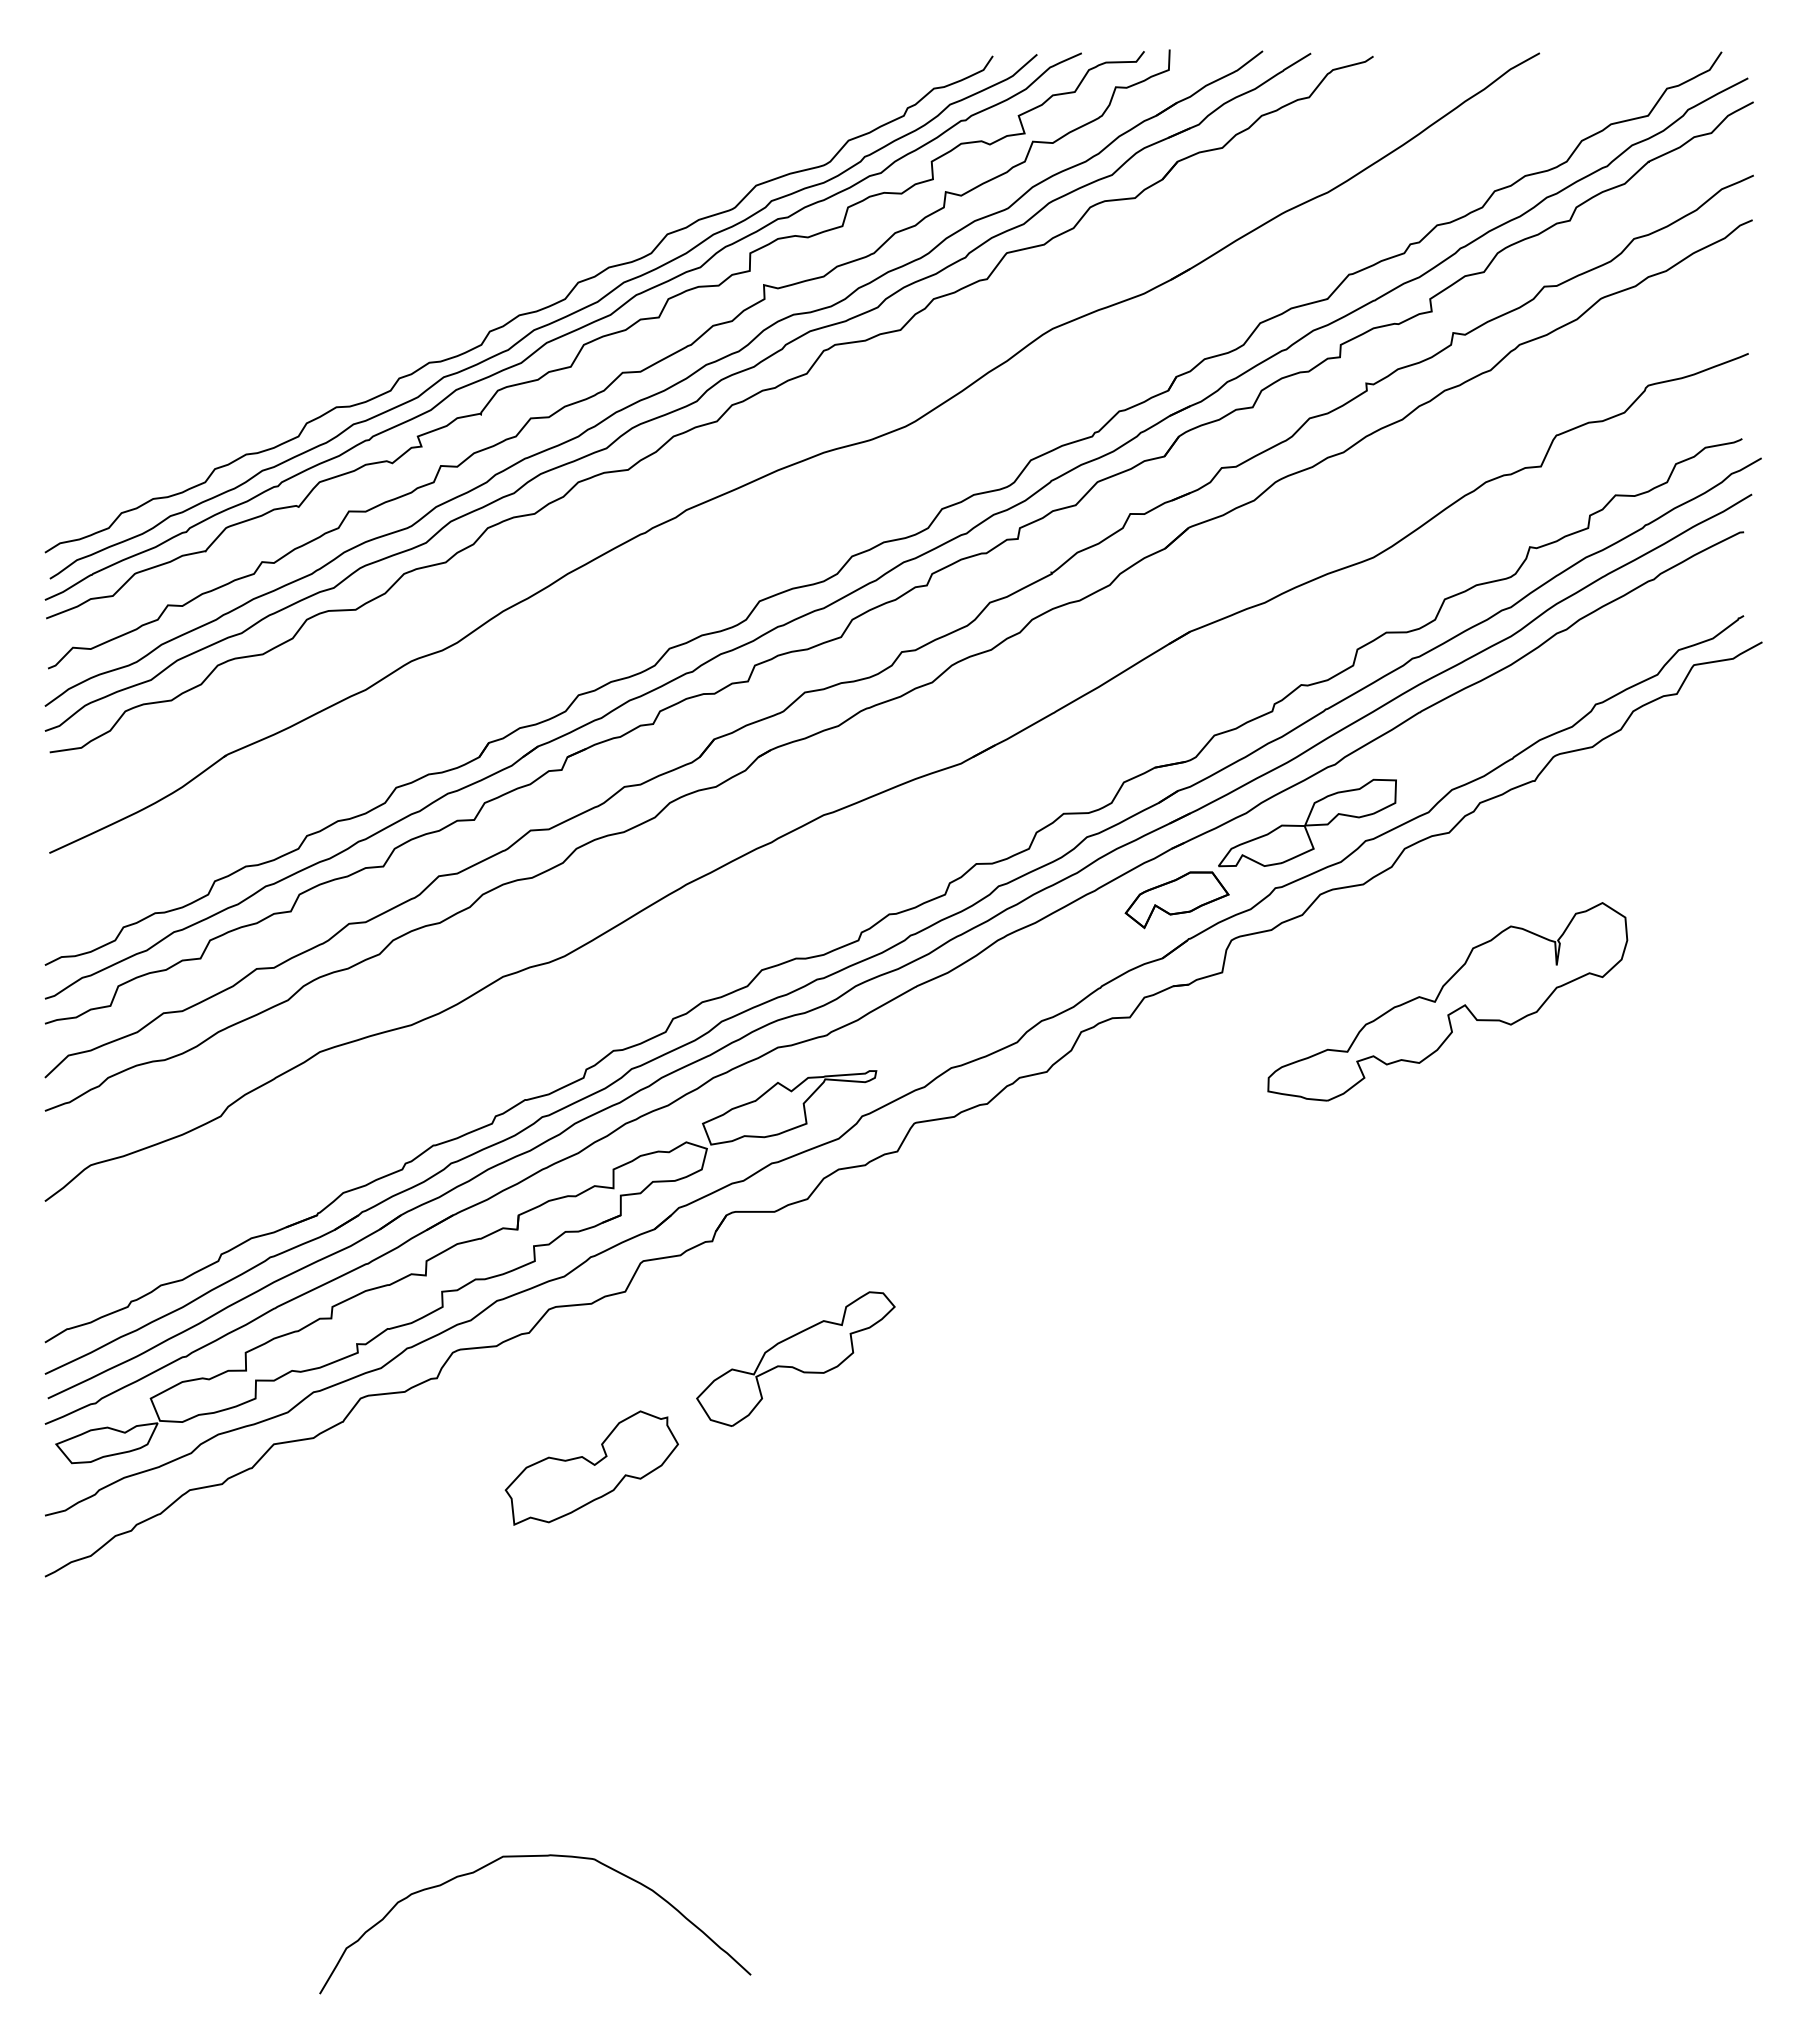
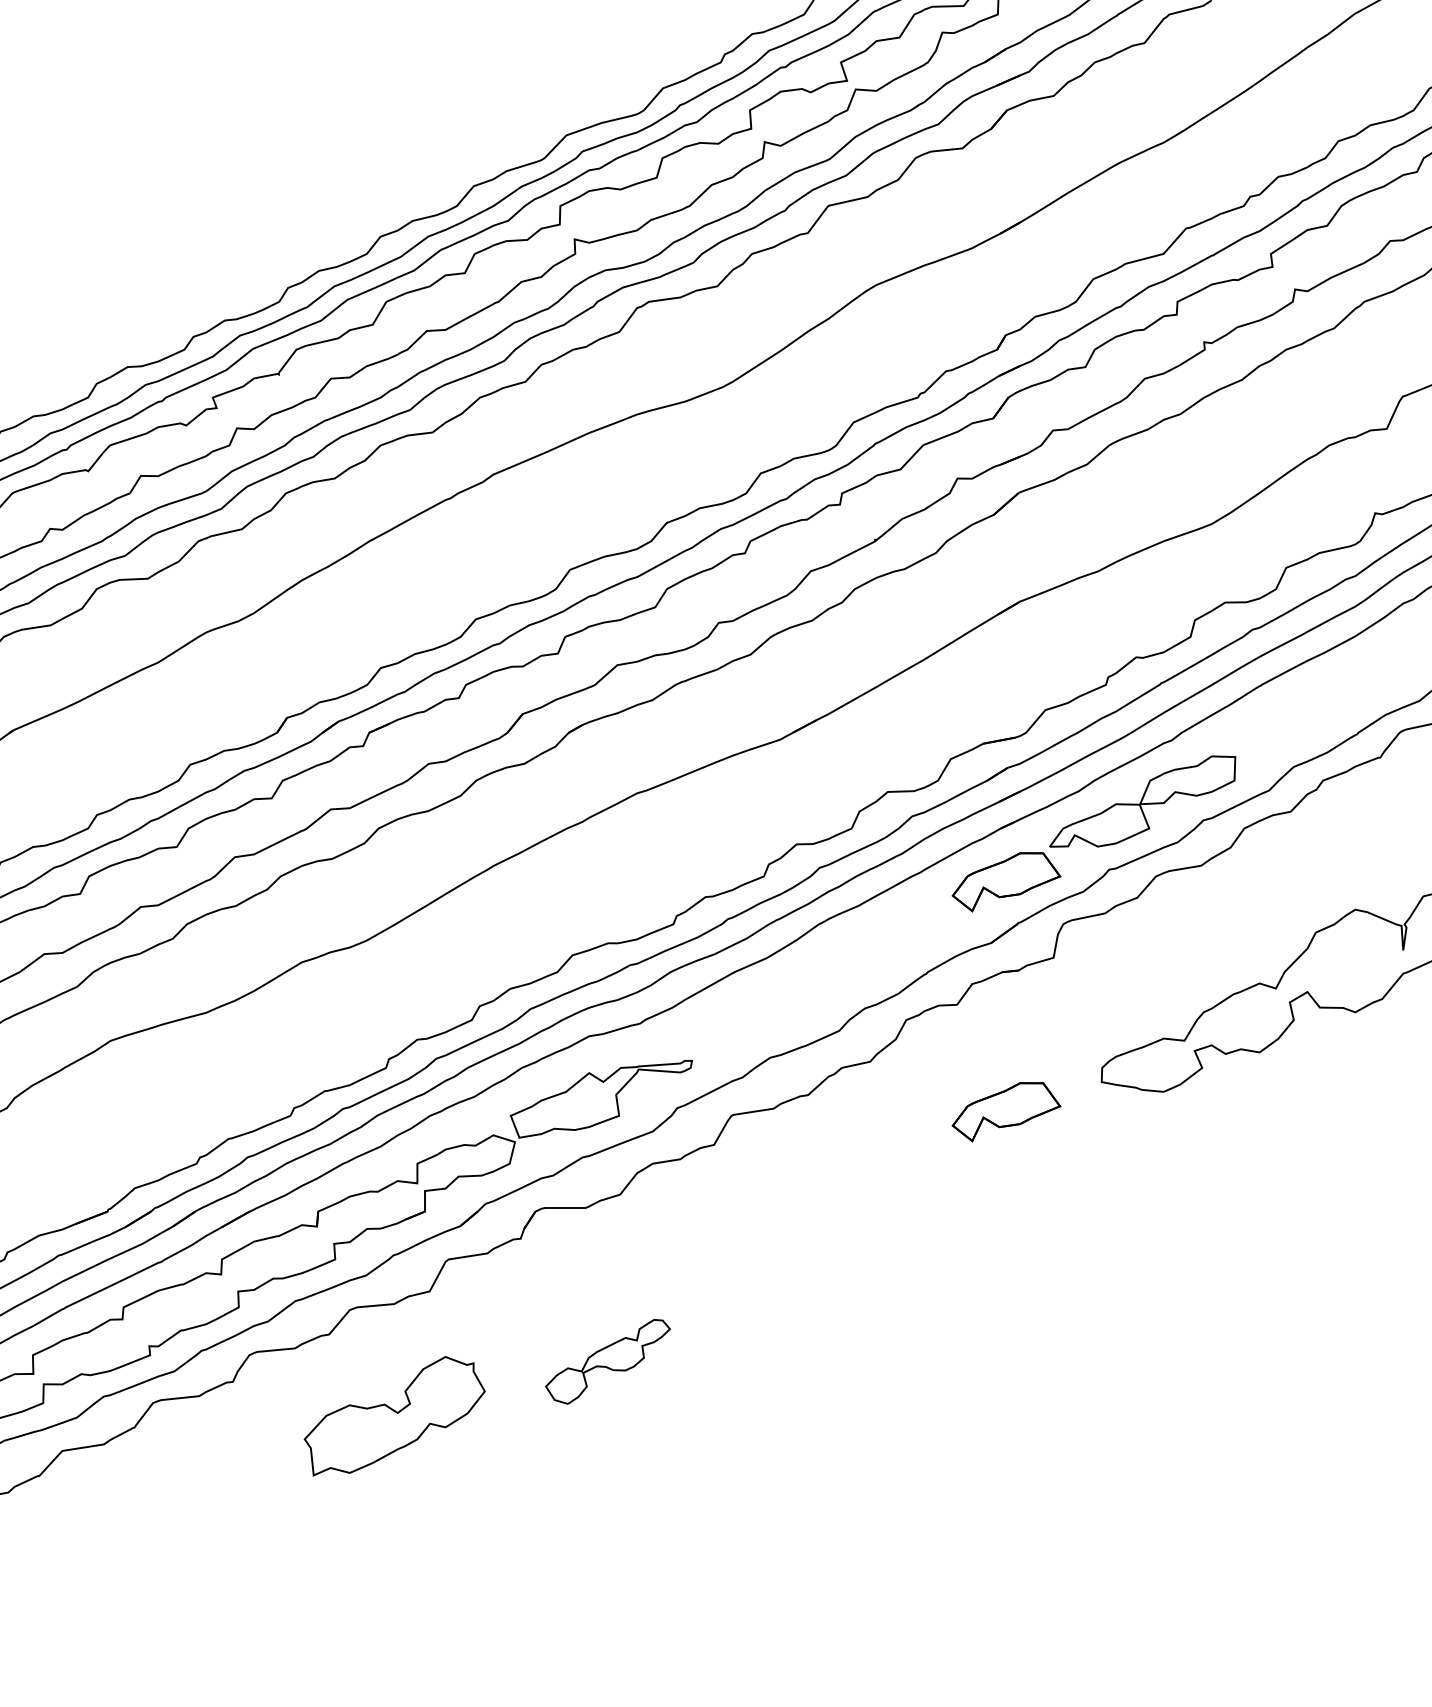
part: (1176, 1120) -> (1005, 1112), added
part: (795, 1358) -> (607, 1361), size x0.6
part: (591, 1467) -> (394, 1415), moved

